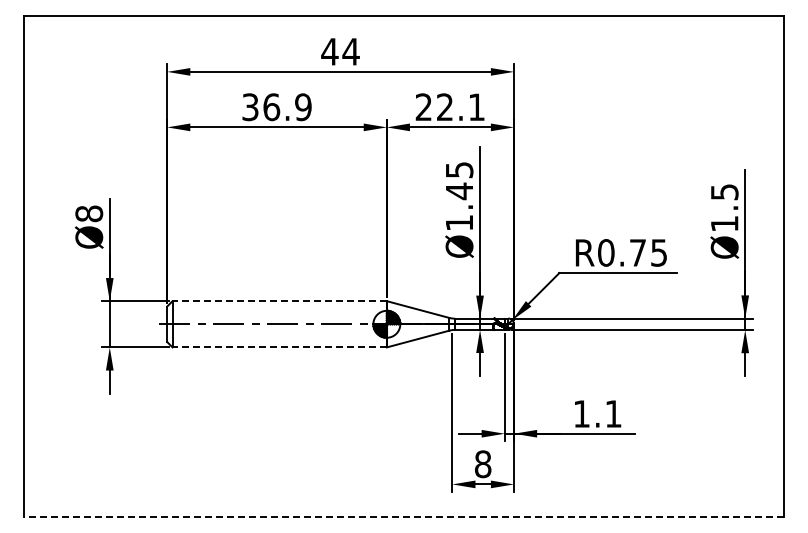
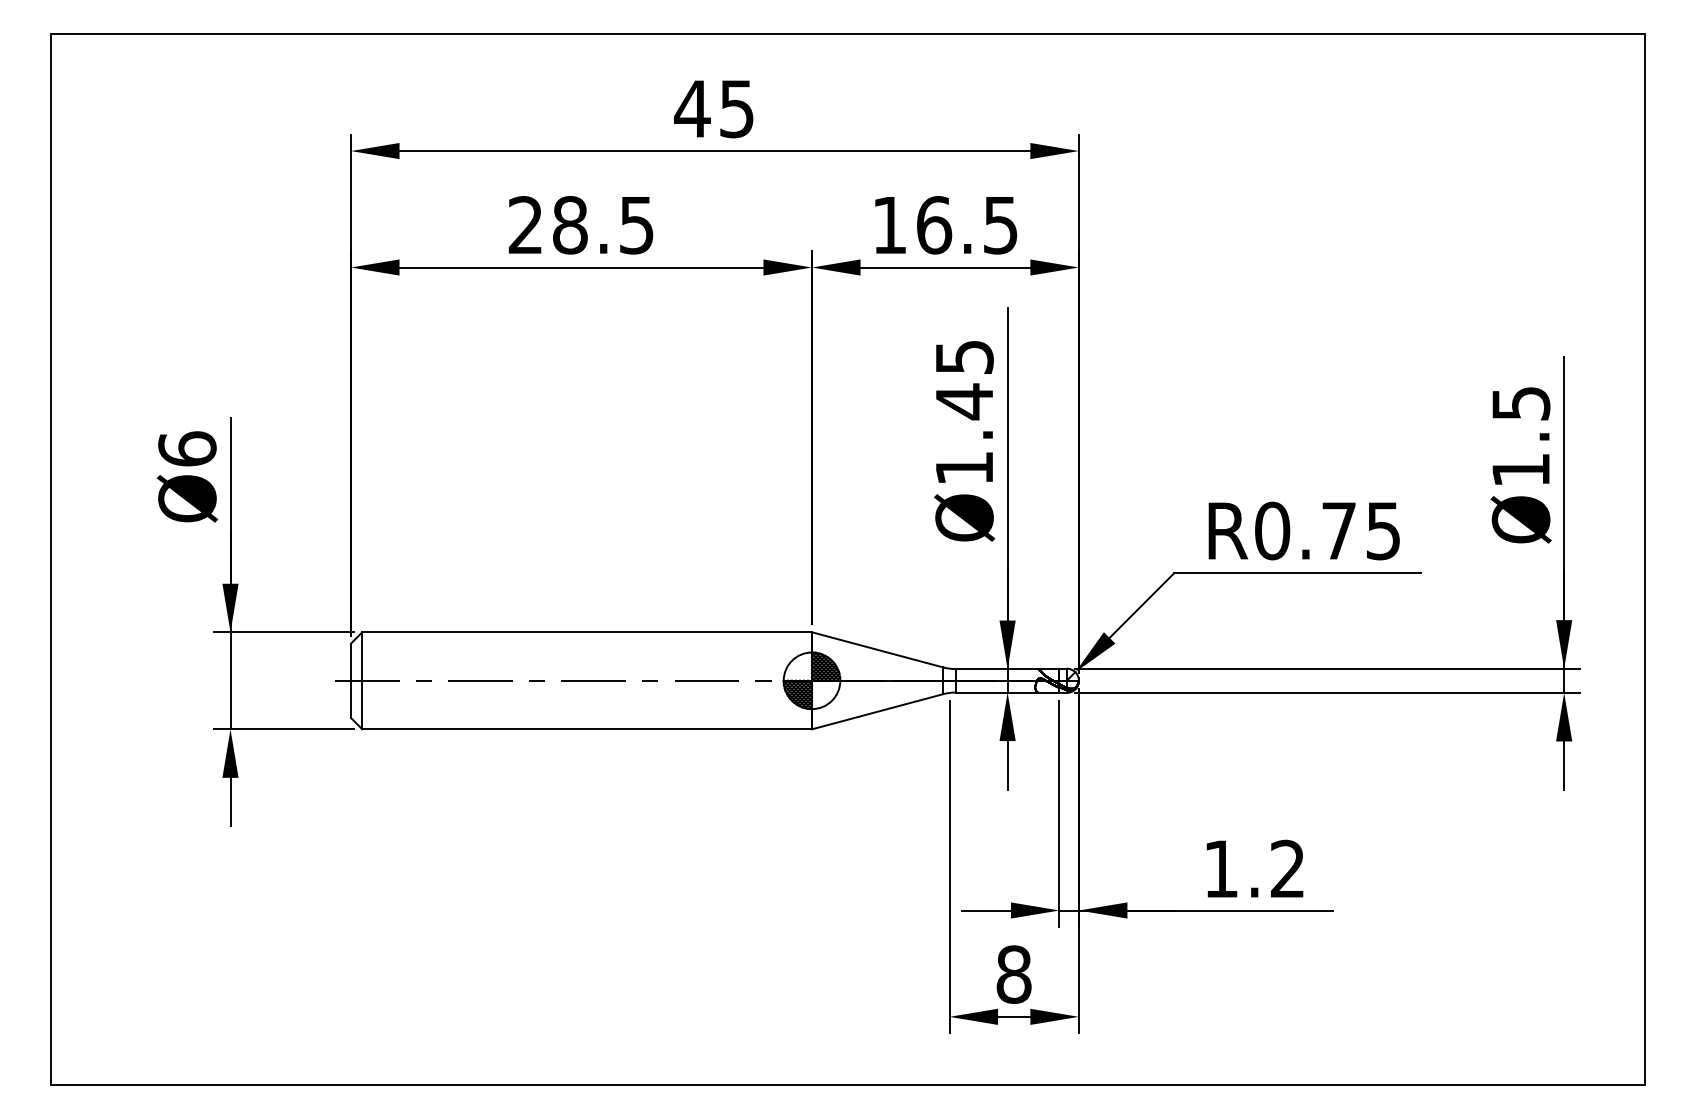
text: (350, 51) -> (735, 108), 44 -> 45
text: (276, 107) -> (580, 225), 36.9 -> 28.5
text: (449, 107) -> (943, 225), 22.1 -> 16.5
text: (89, 213) -> (187, 448), Ø8 -> Ø6
line: (279, 301) -> (586, 632), dashed -> solid
line: (279, 347) -> (586, 729), dashed -> solid
text: (613, 413) -> (1287, 868), 1.1 -> 1.2
line: (404, 516) -> (849, 1084), dashed -> solid

